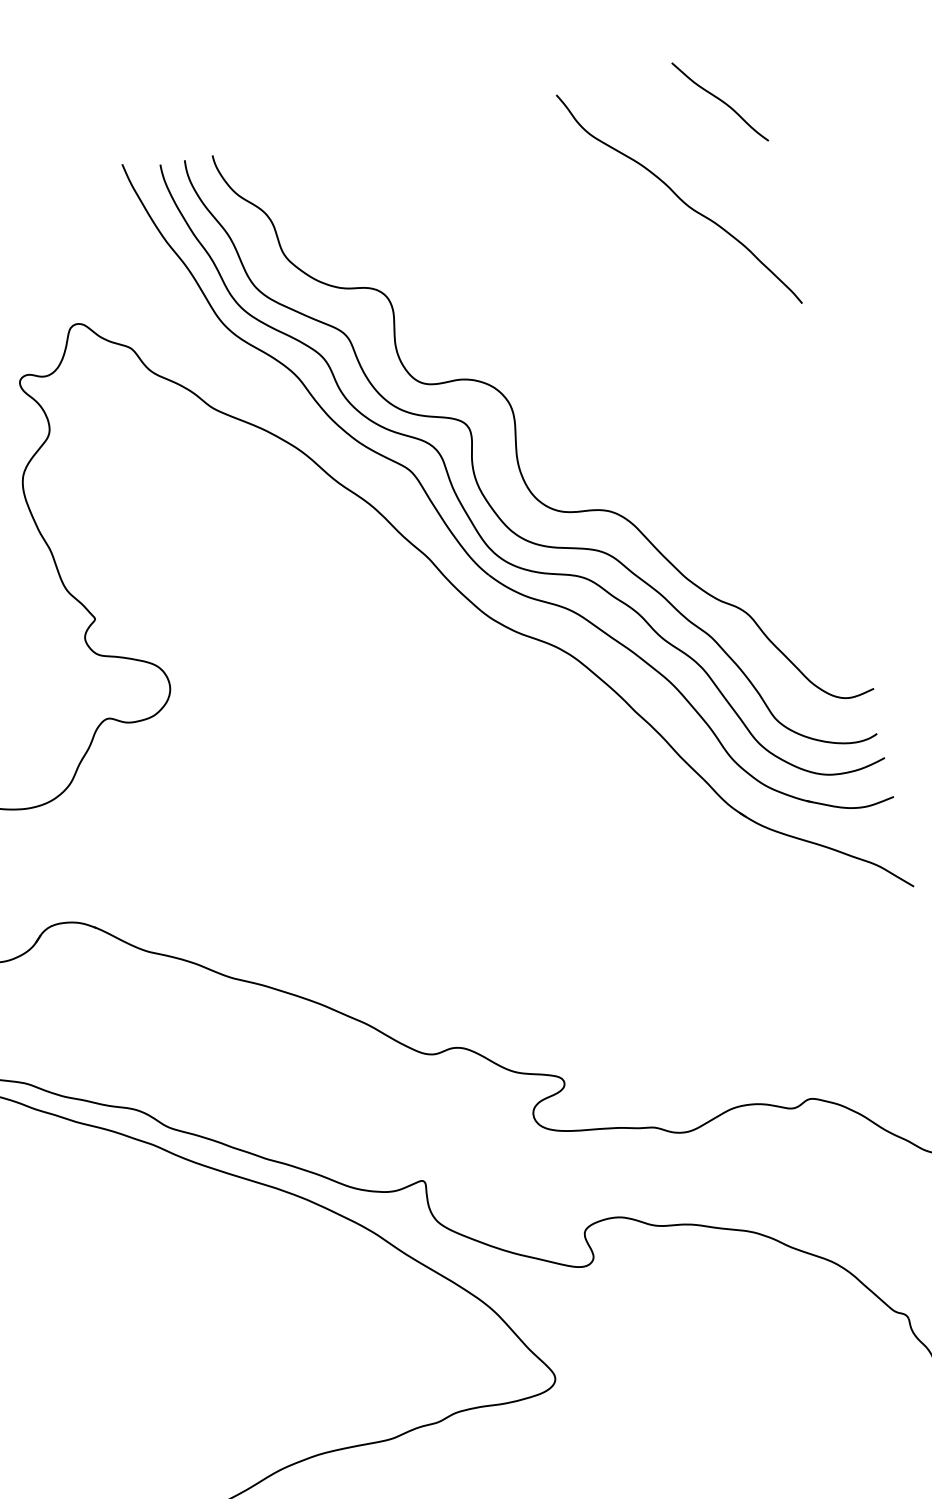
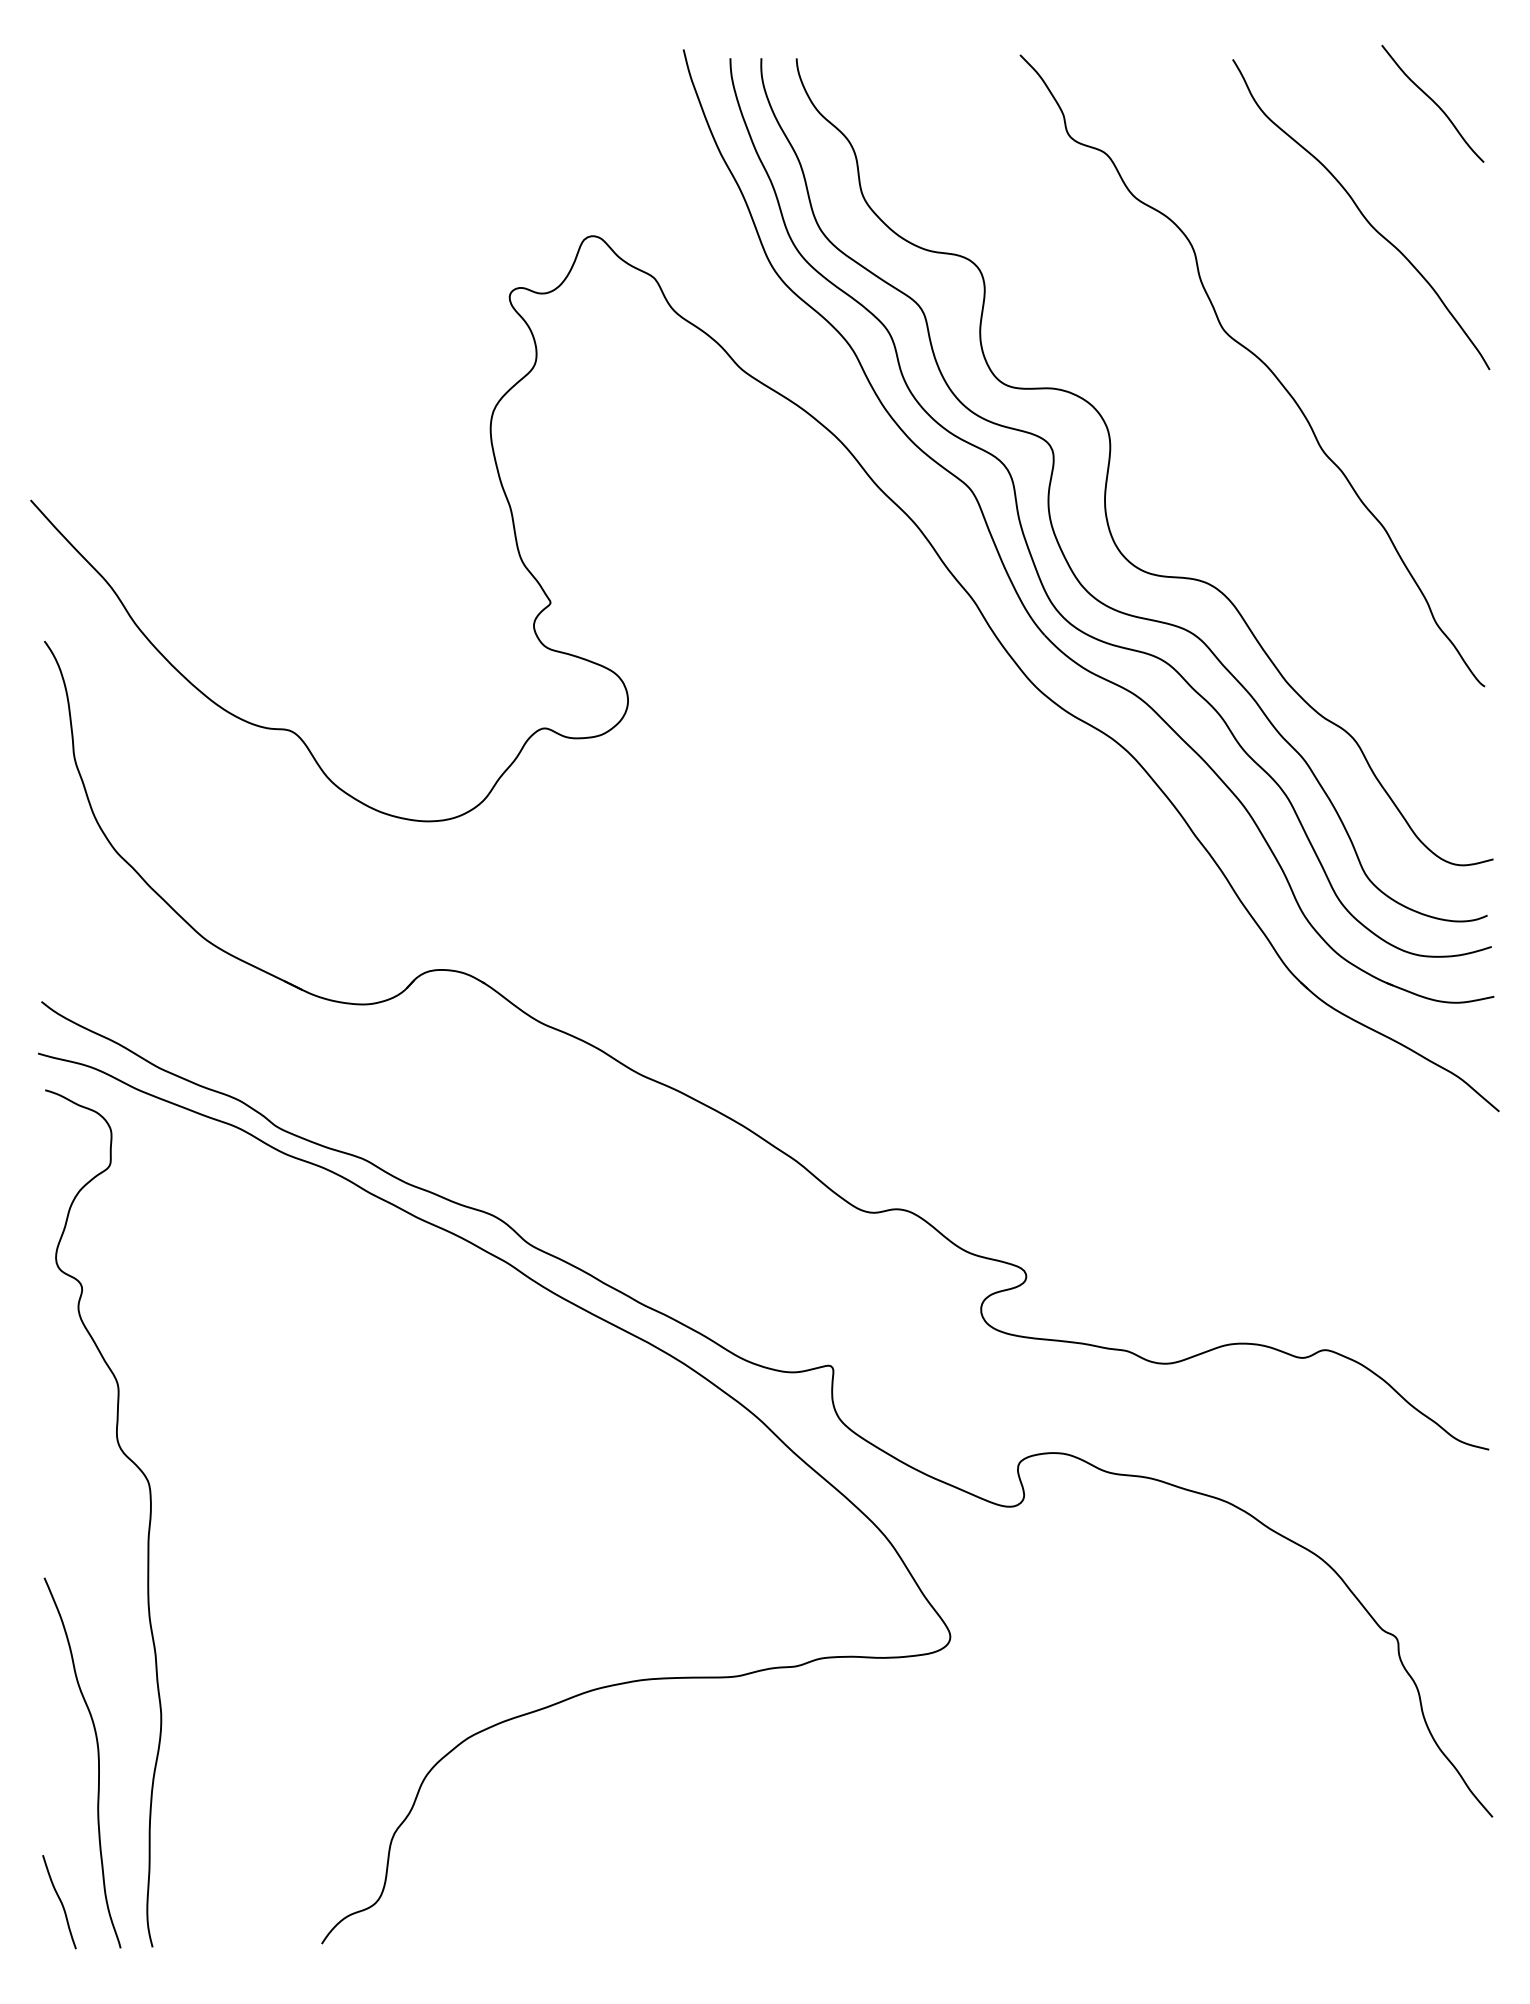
curve: (620, 329) -> (1260, 361), added

